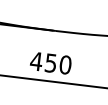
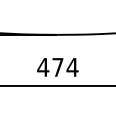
text: (58, 64) -> (65, 67), 450 -> 474

